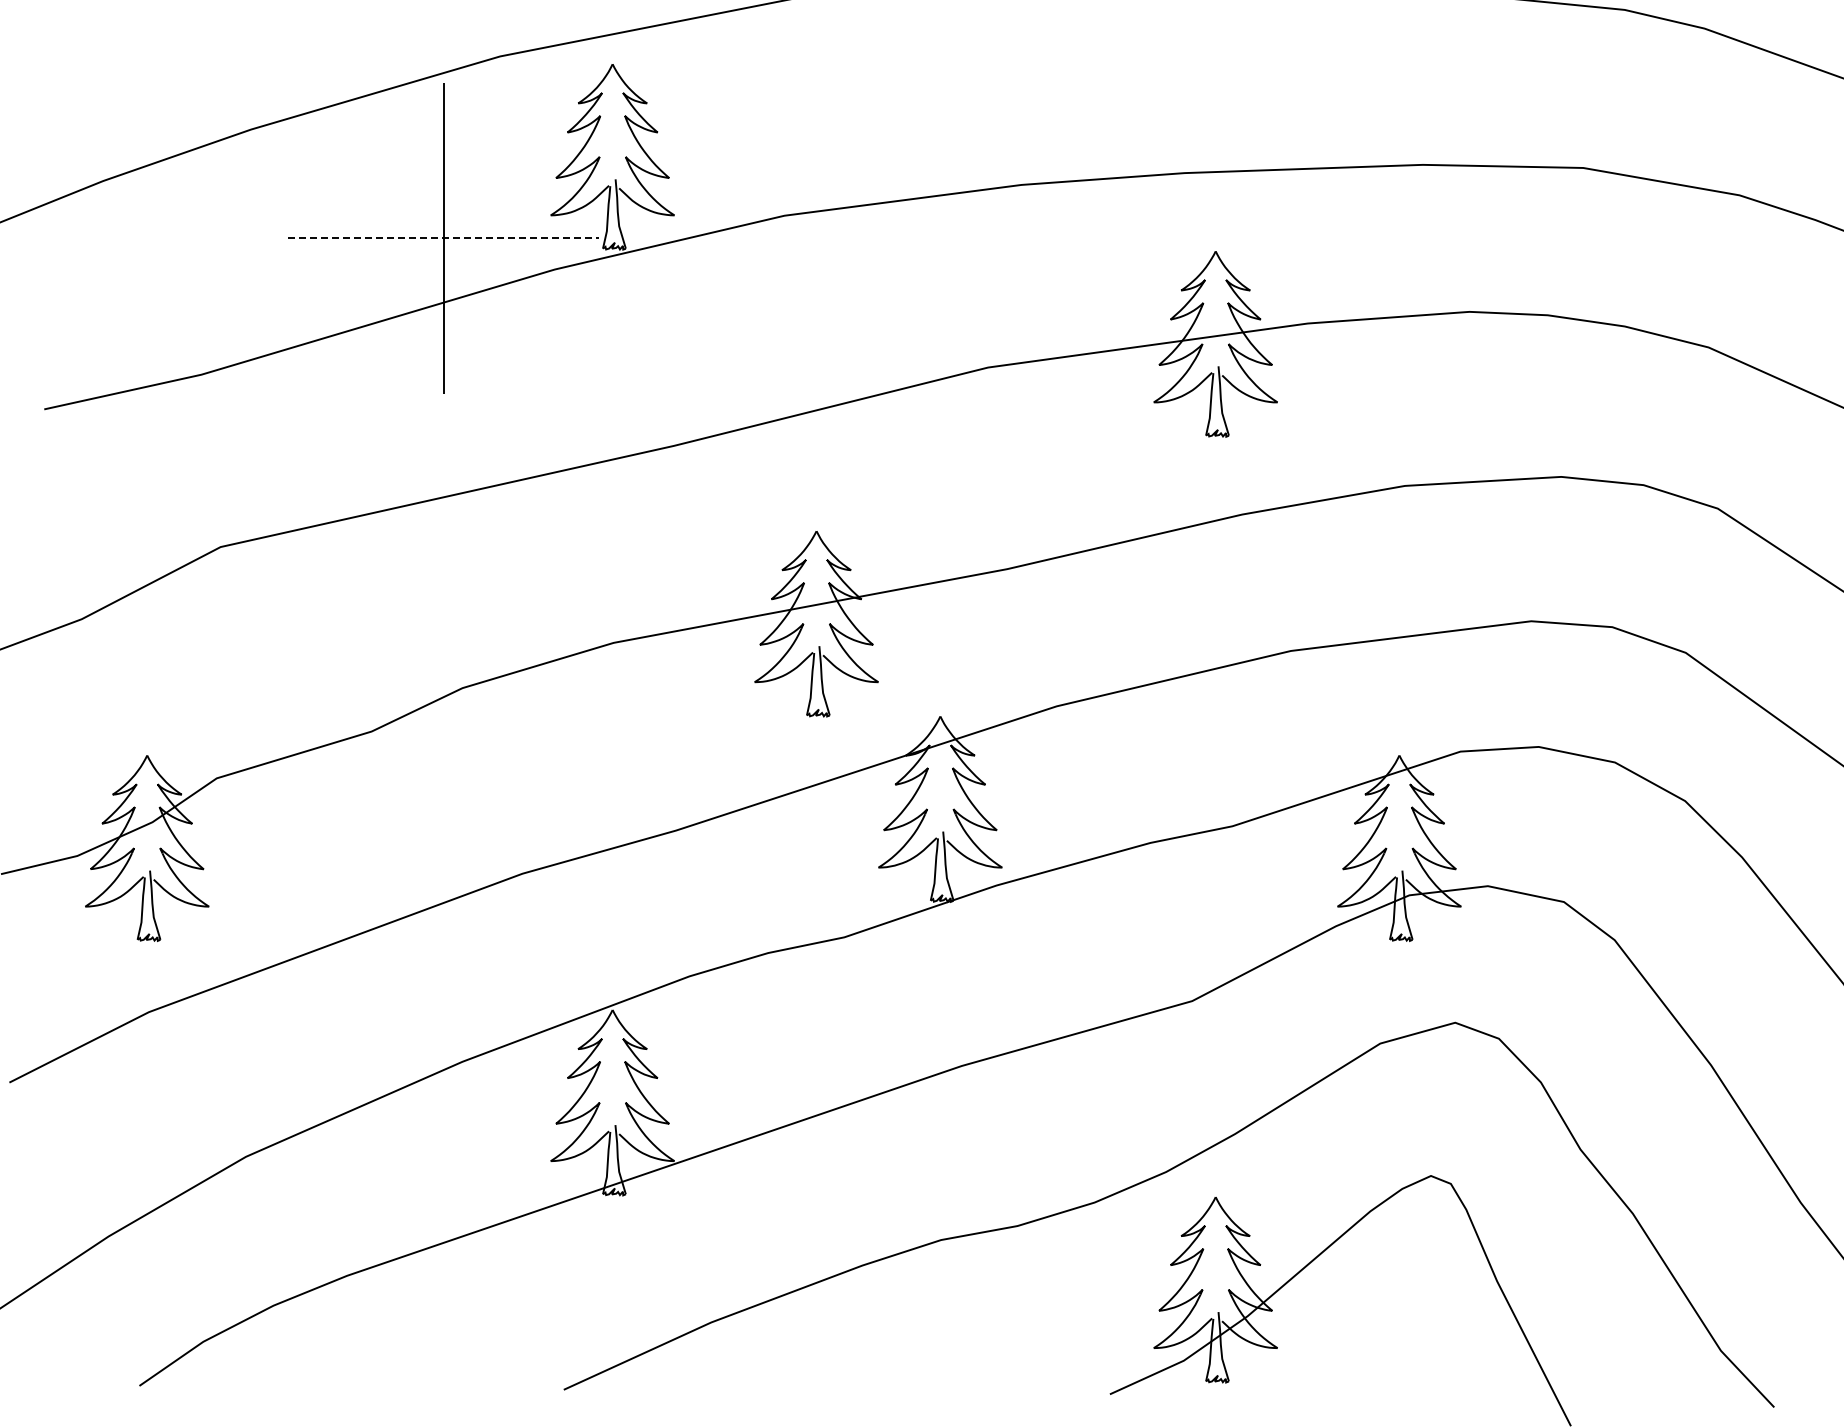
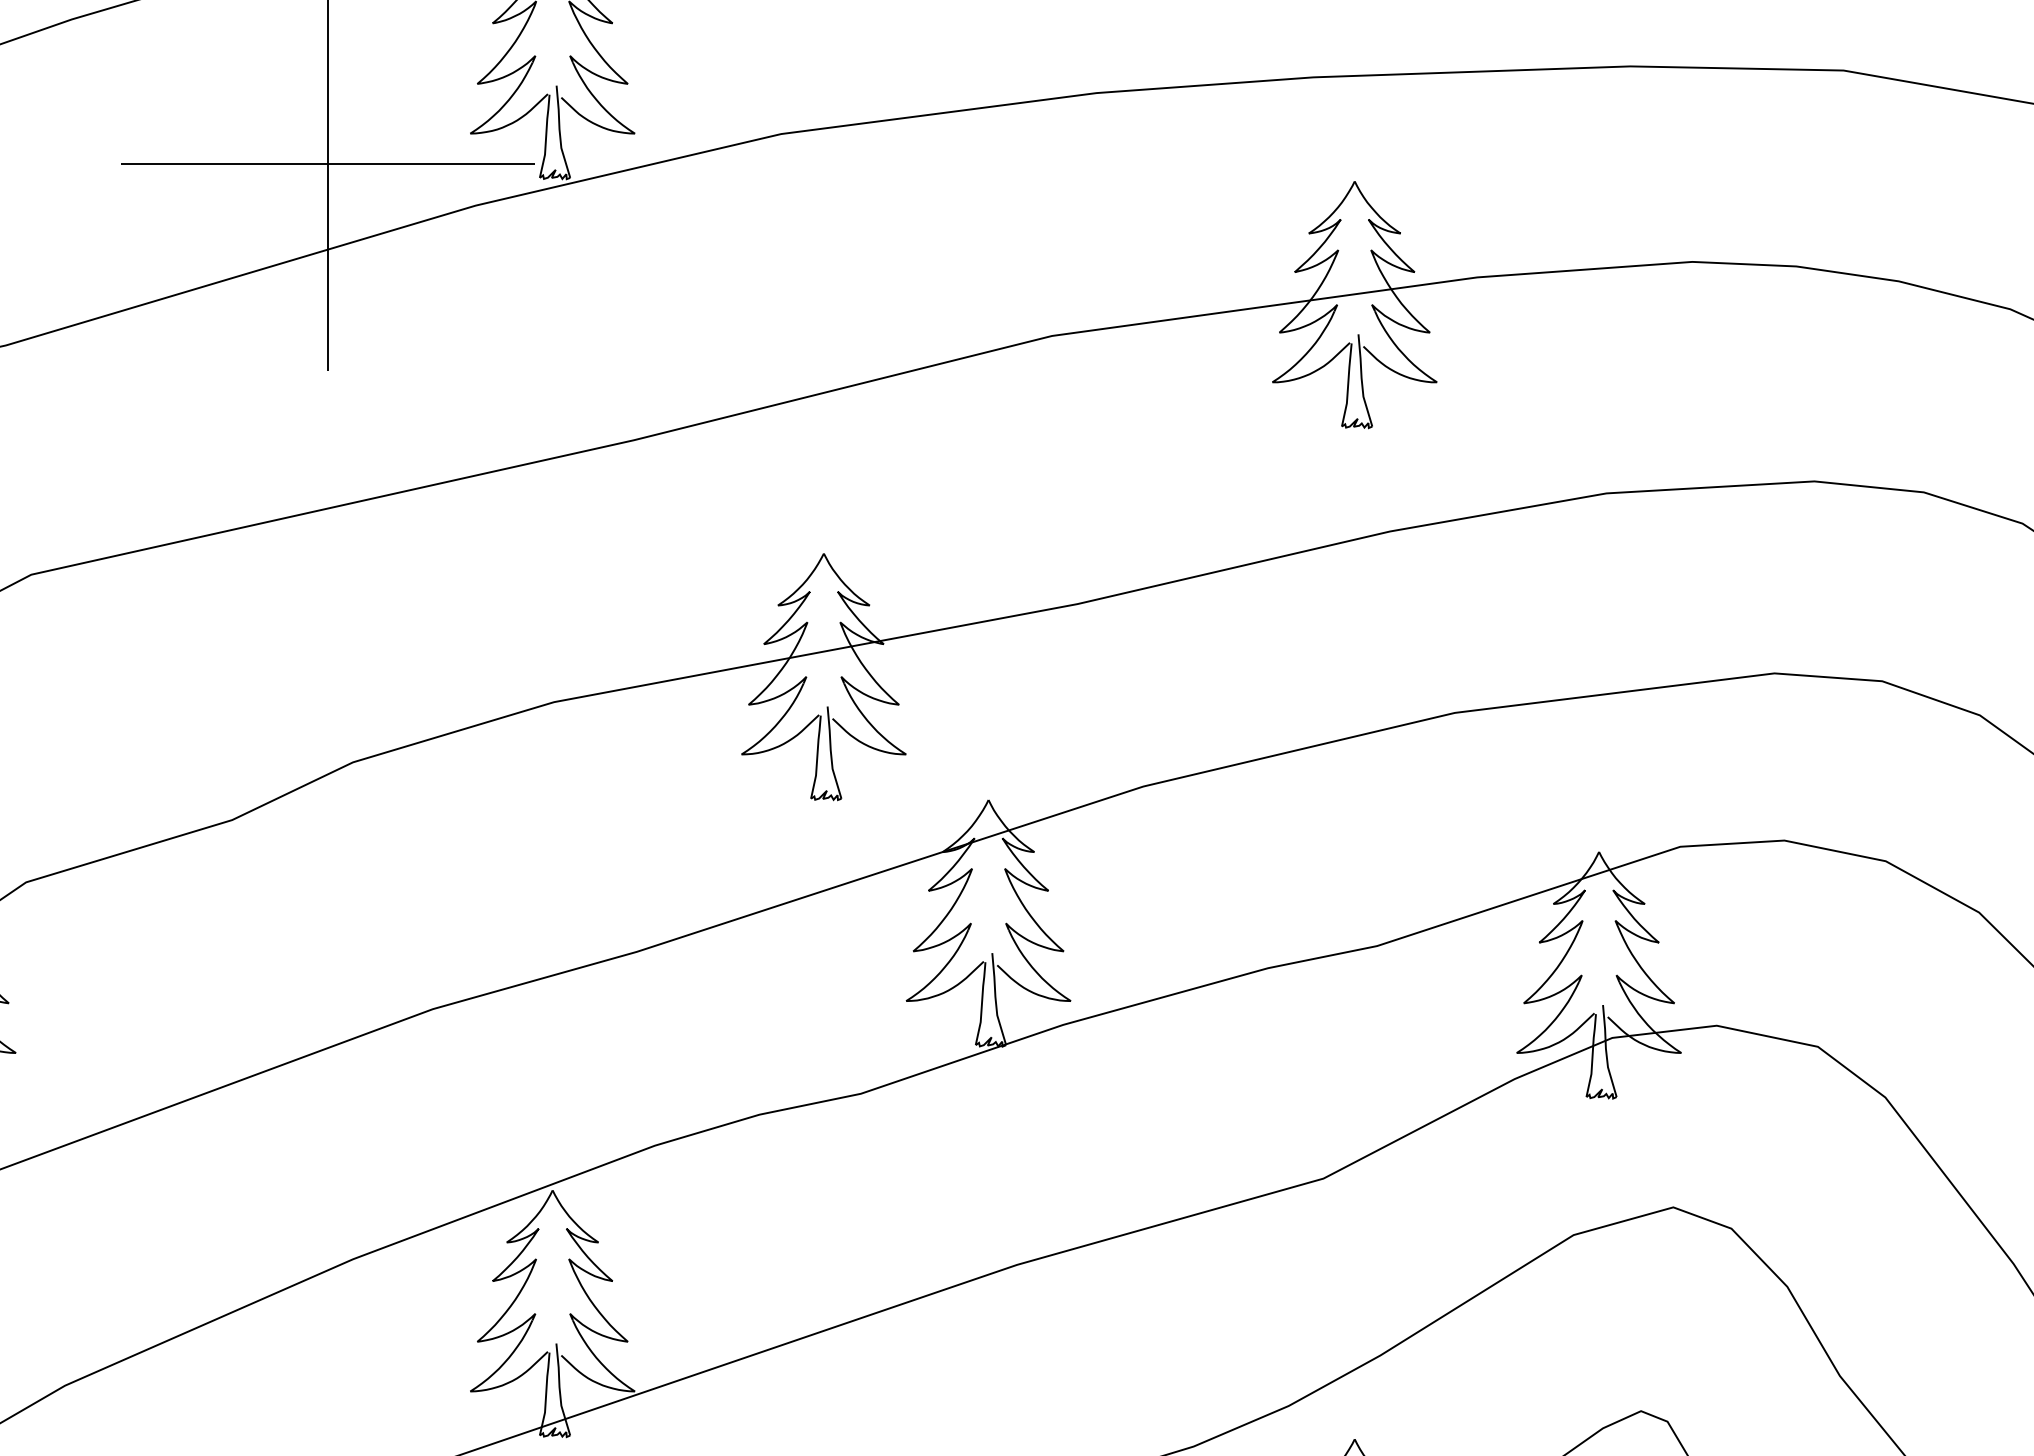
line: (443, 238) -> (327, 164), dashed -> solid

